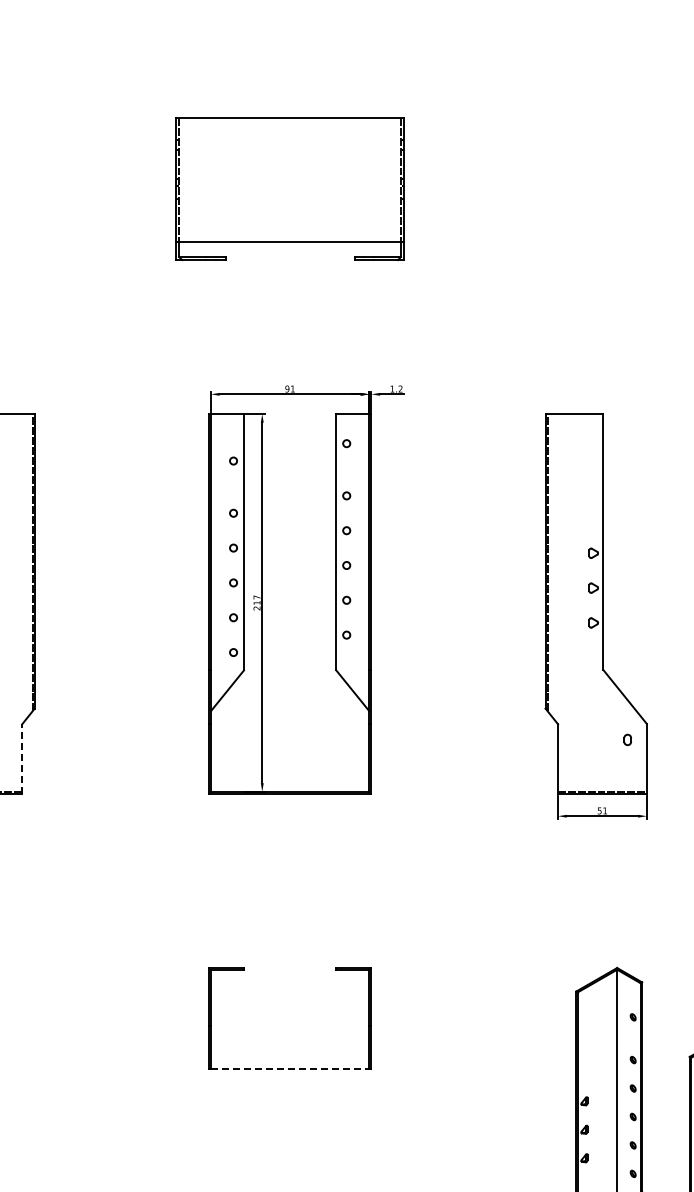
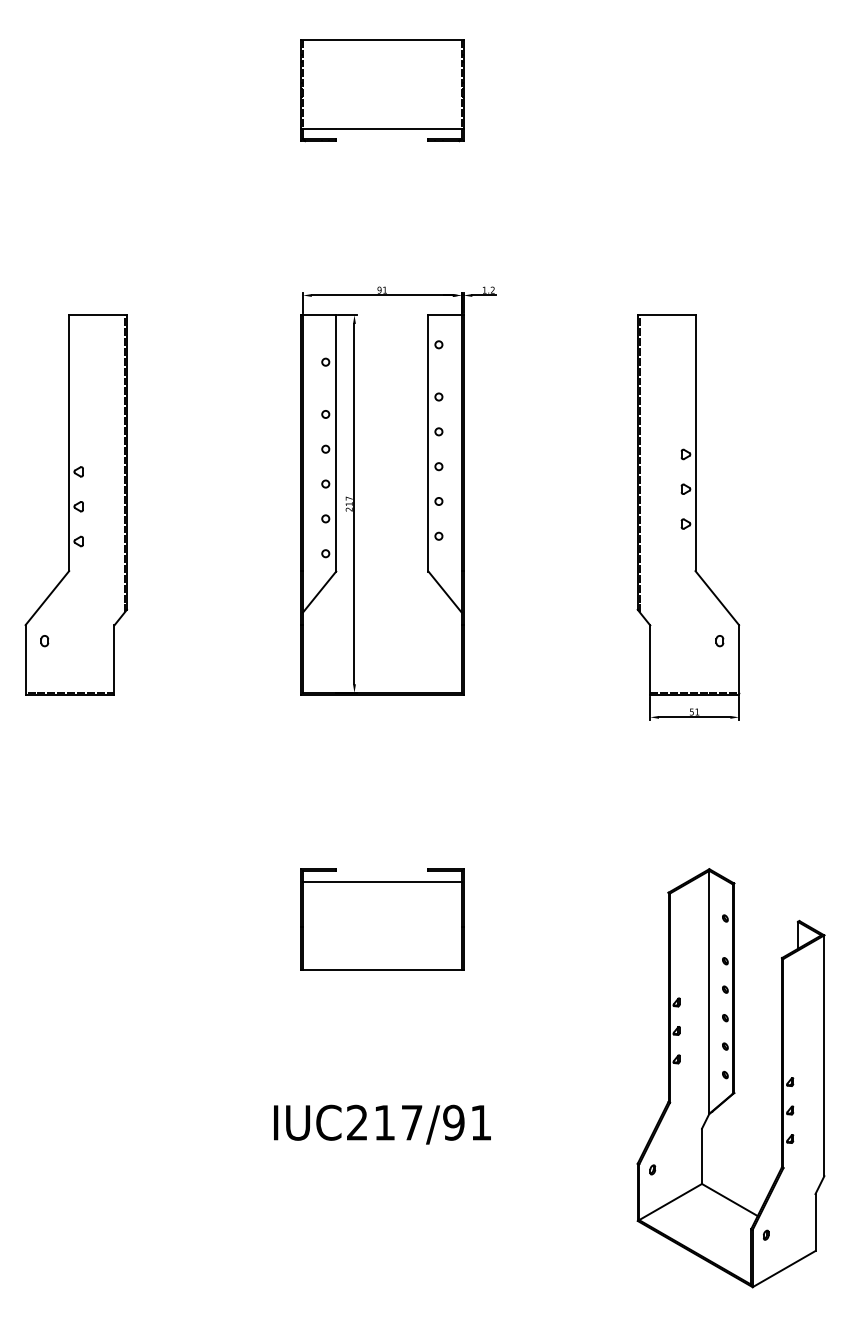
part: (290, 189) -> (382, 90), size x0.71
line: (22, 759) -> (114, 660), dashed -> solid
line: (290, 980) -> (382, 881), added
line: (290, 1069) -> (382, 970), dashed -> solid

